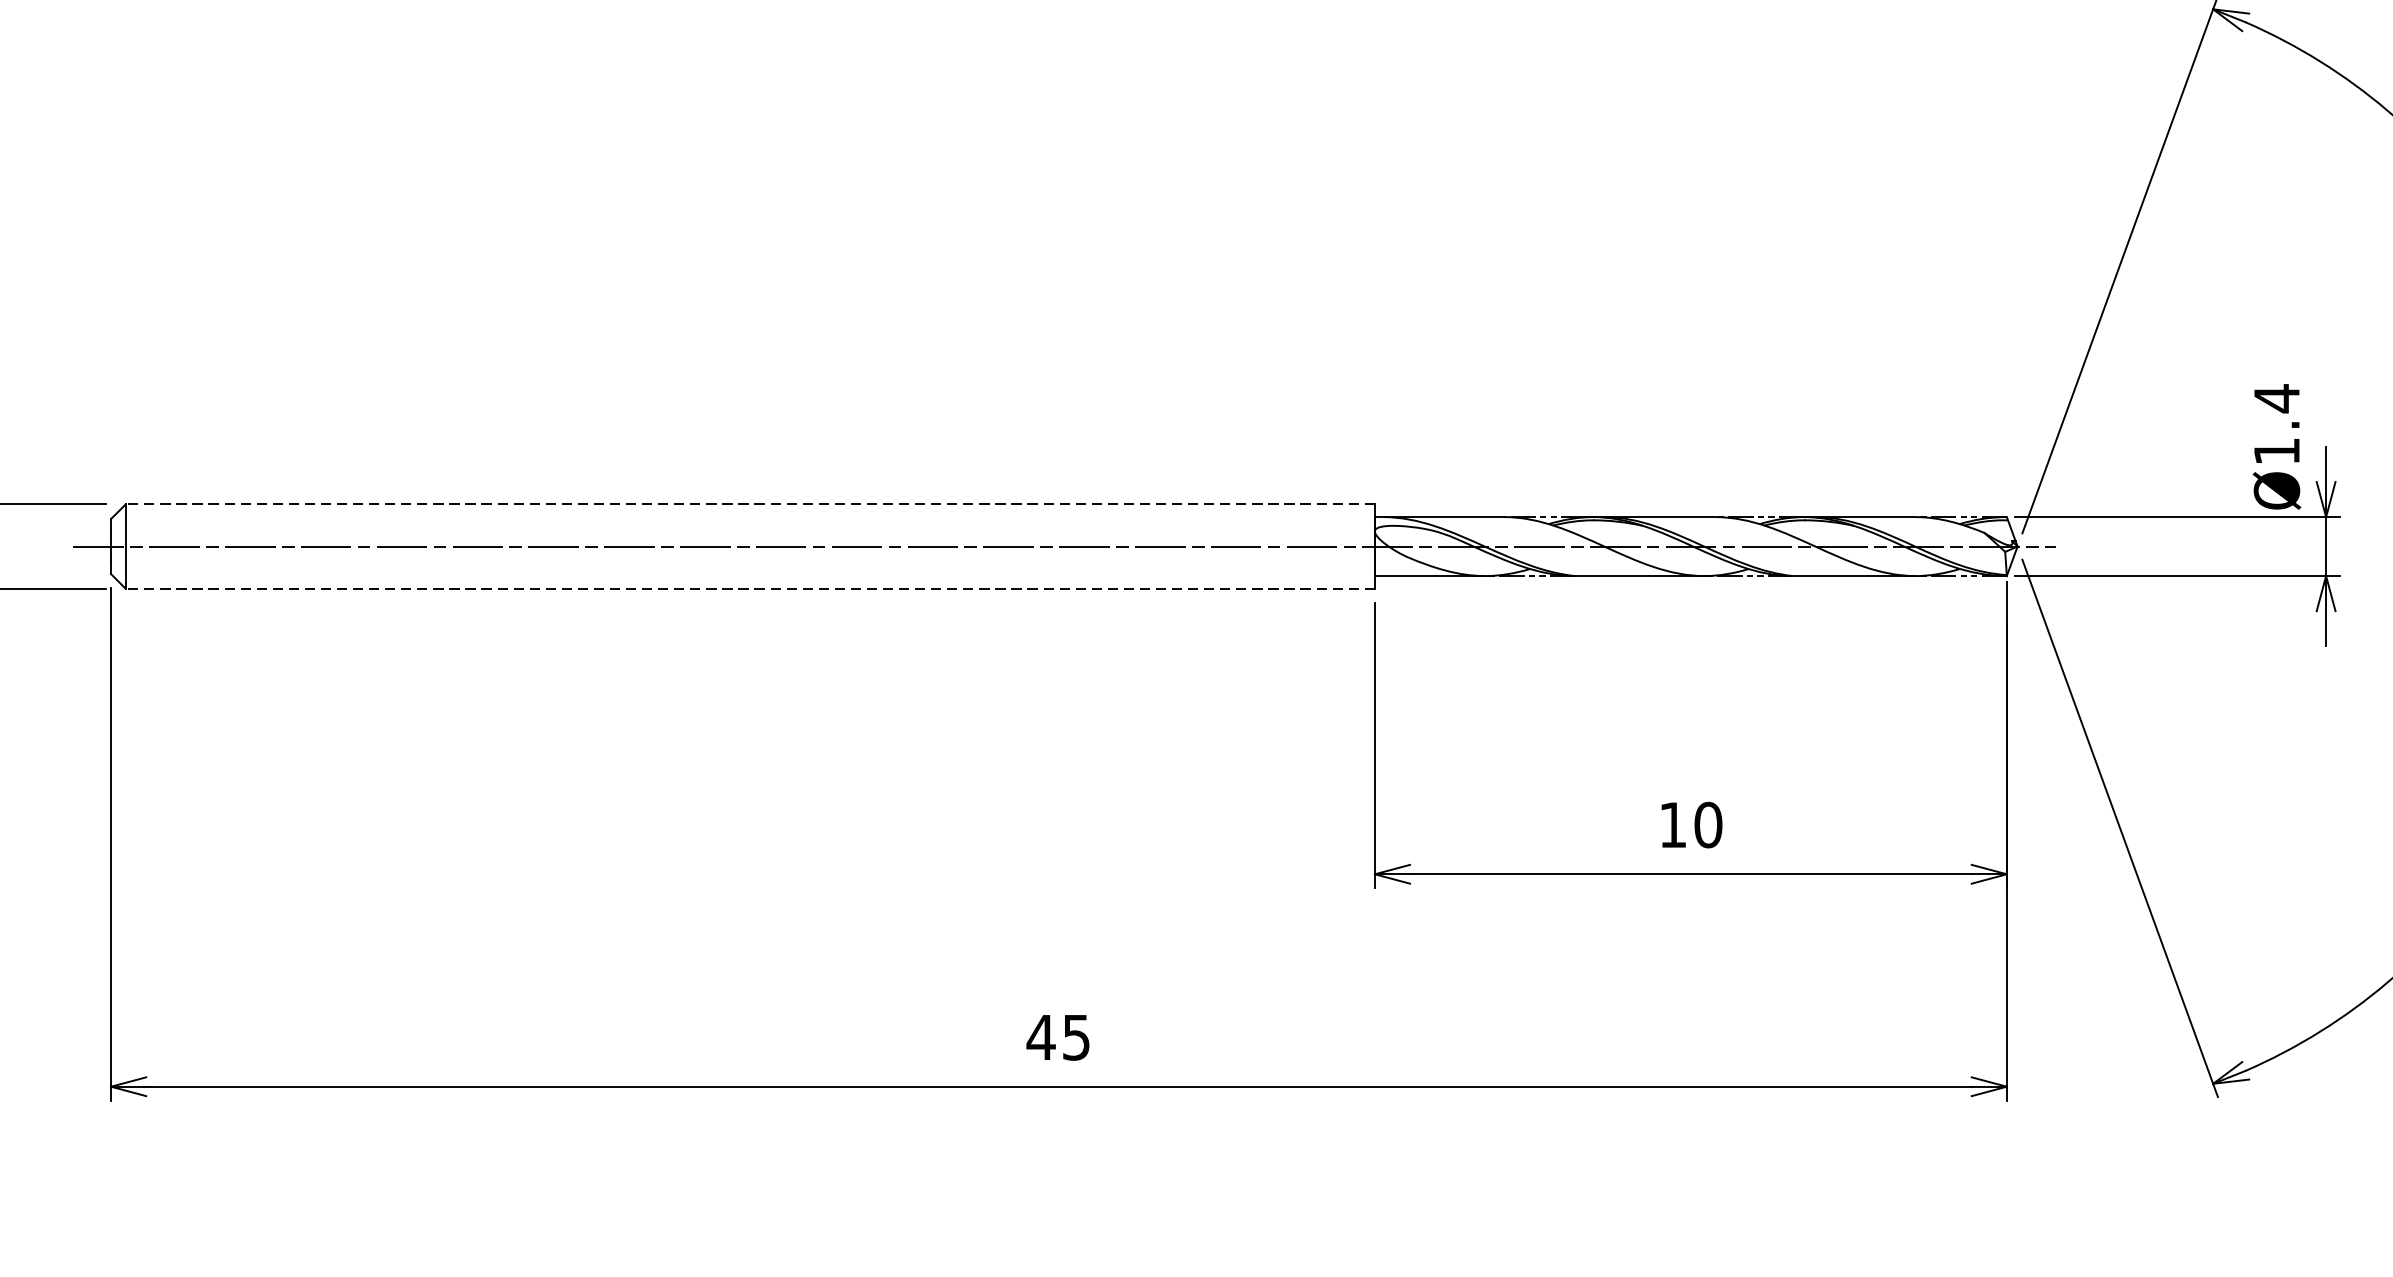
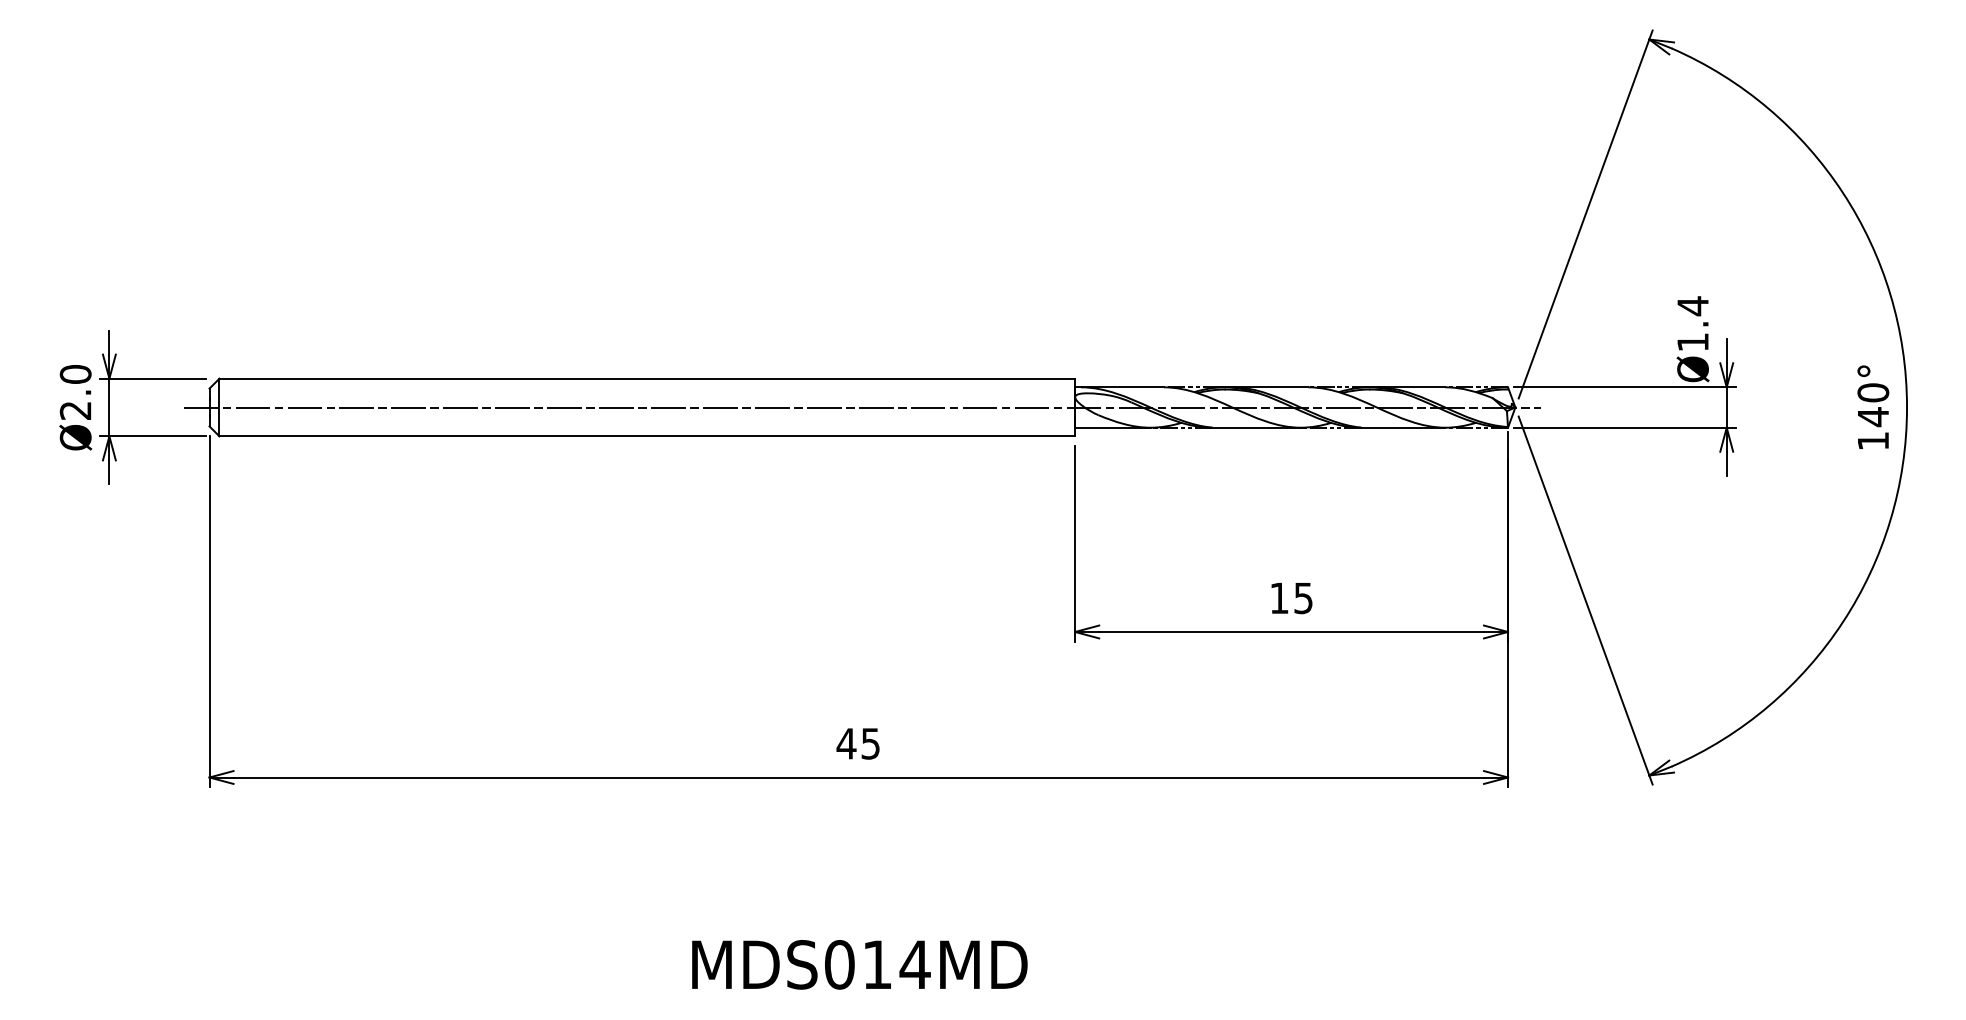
line: (750, 504) -> (647, 378), dashed -> solid
line: (750, 588) -> (647, 436), dashed -> solid
text: (1708, 825) -> (1303, 598), 10 -> 15

